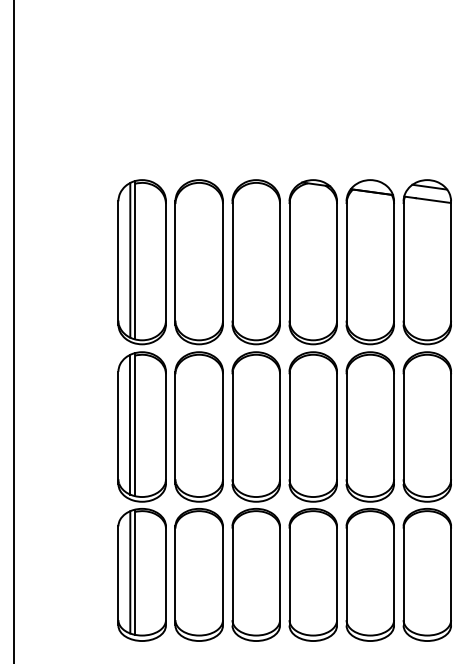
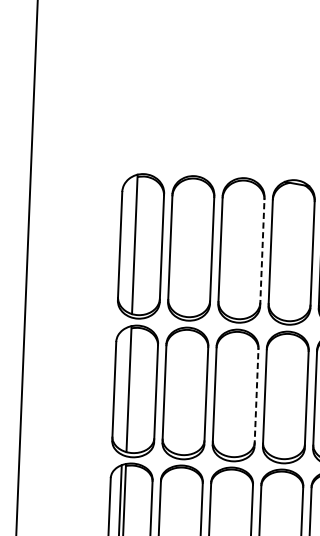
line: (130, 259) -> (130, 243), removed
line: (280, 262) -> (262, 251), solid -> dashed
line: (130, 424) -> (125, 388), removed
line: (280, 427) -> (256, 396), solid -> dashed

